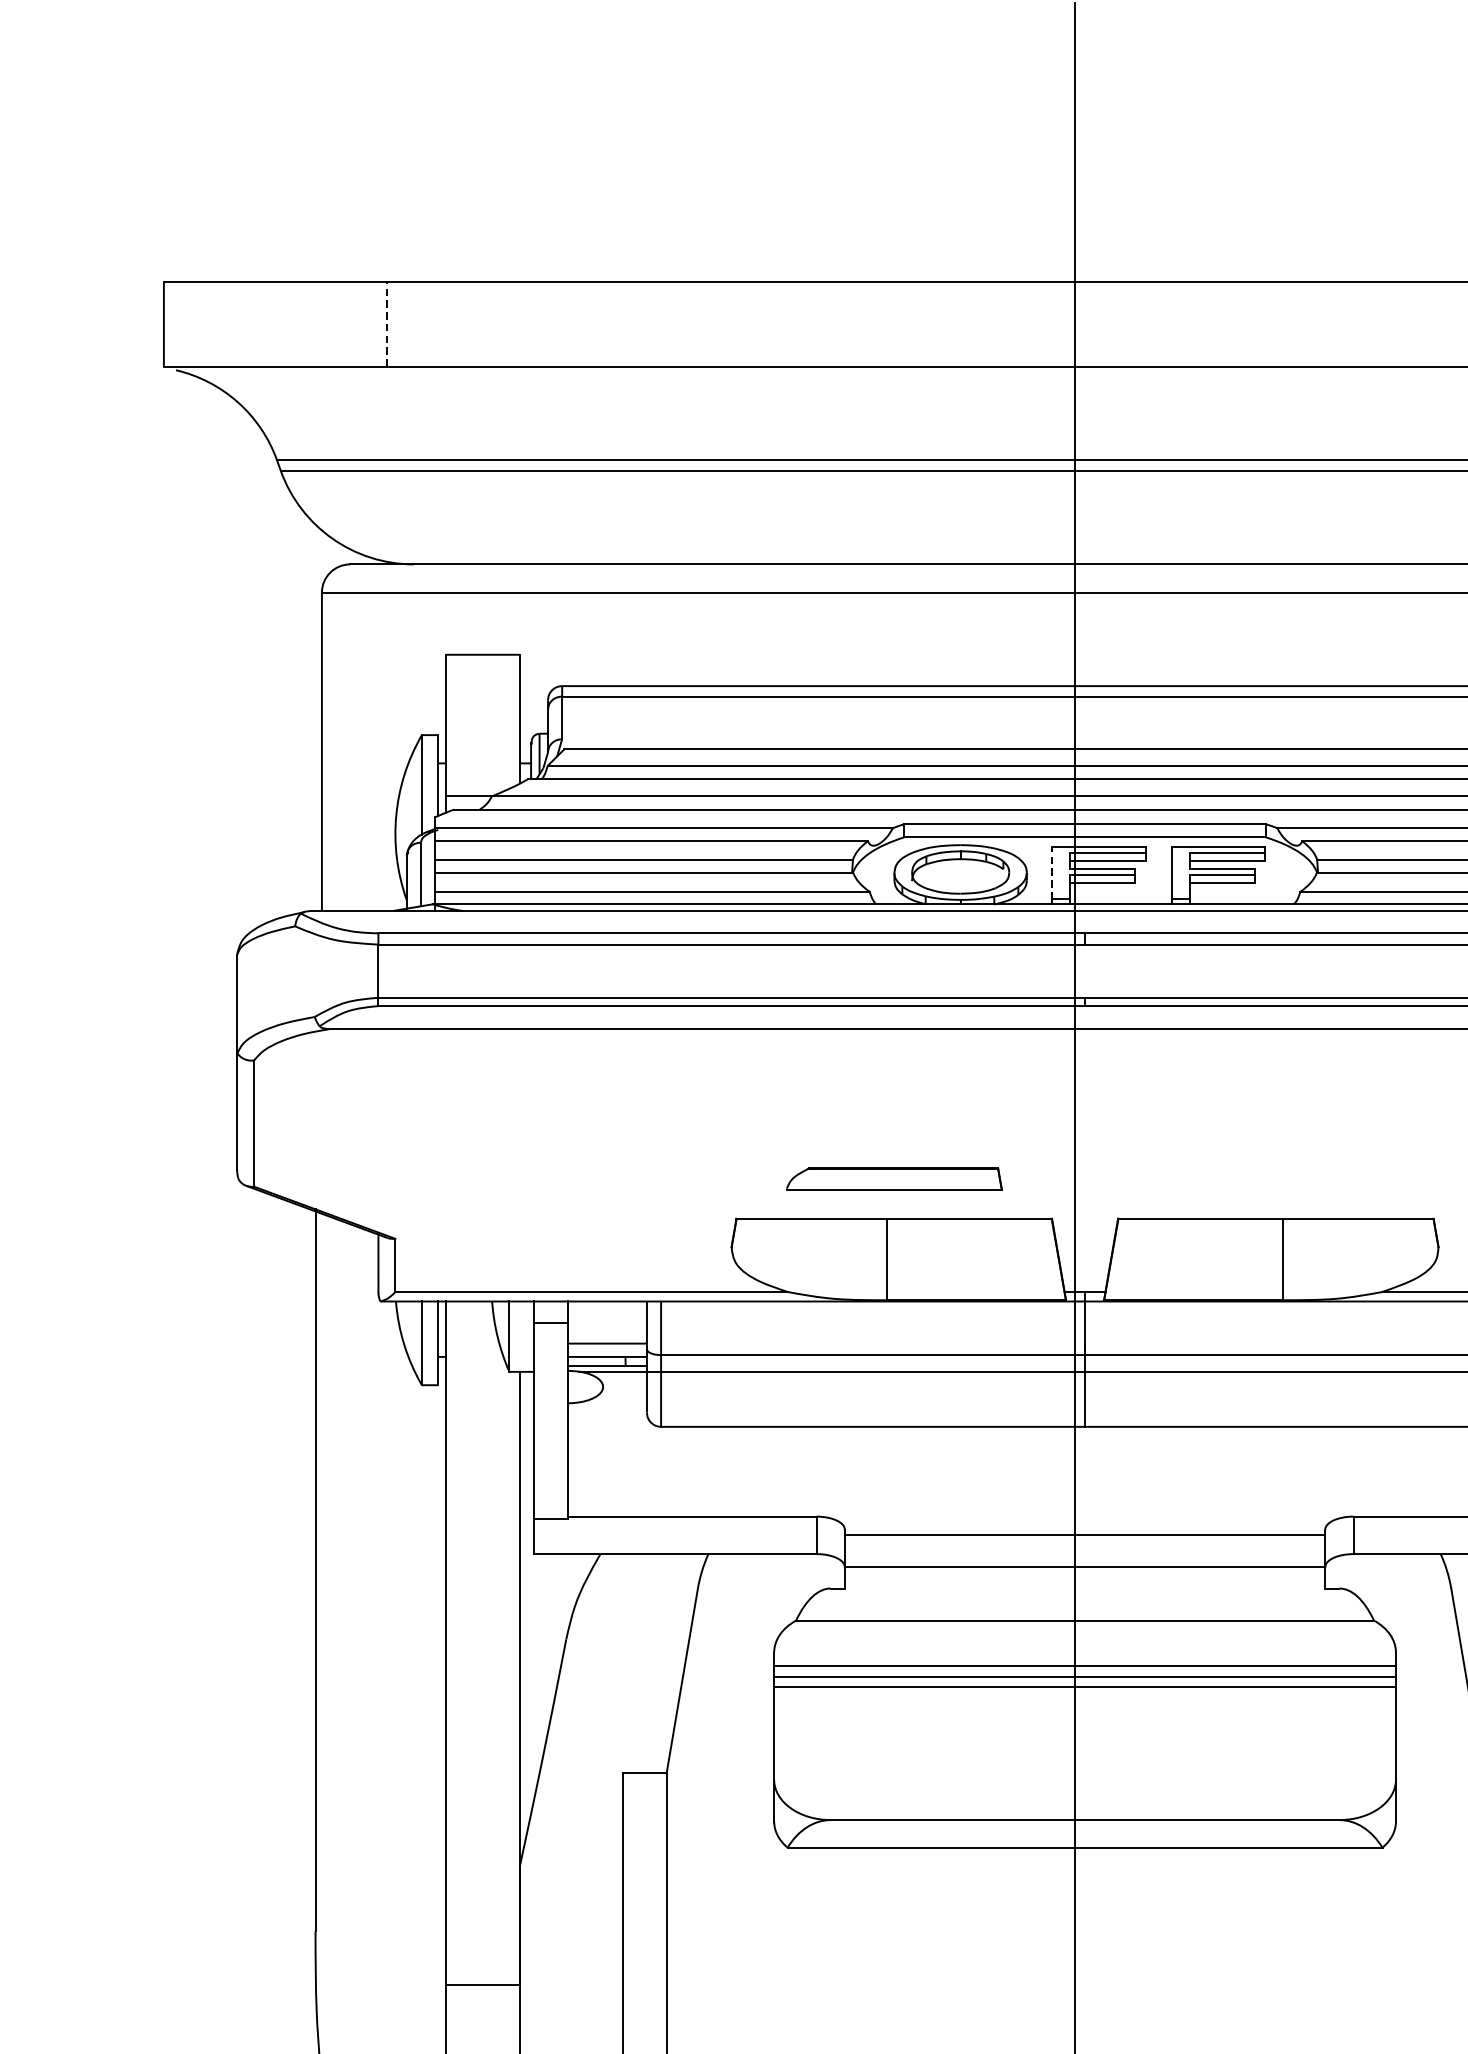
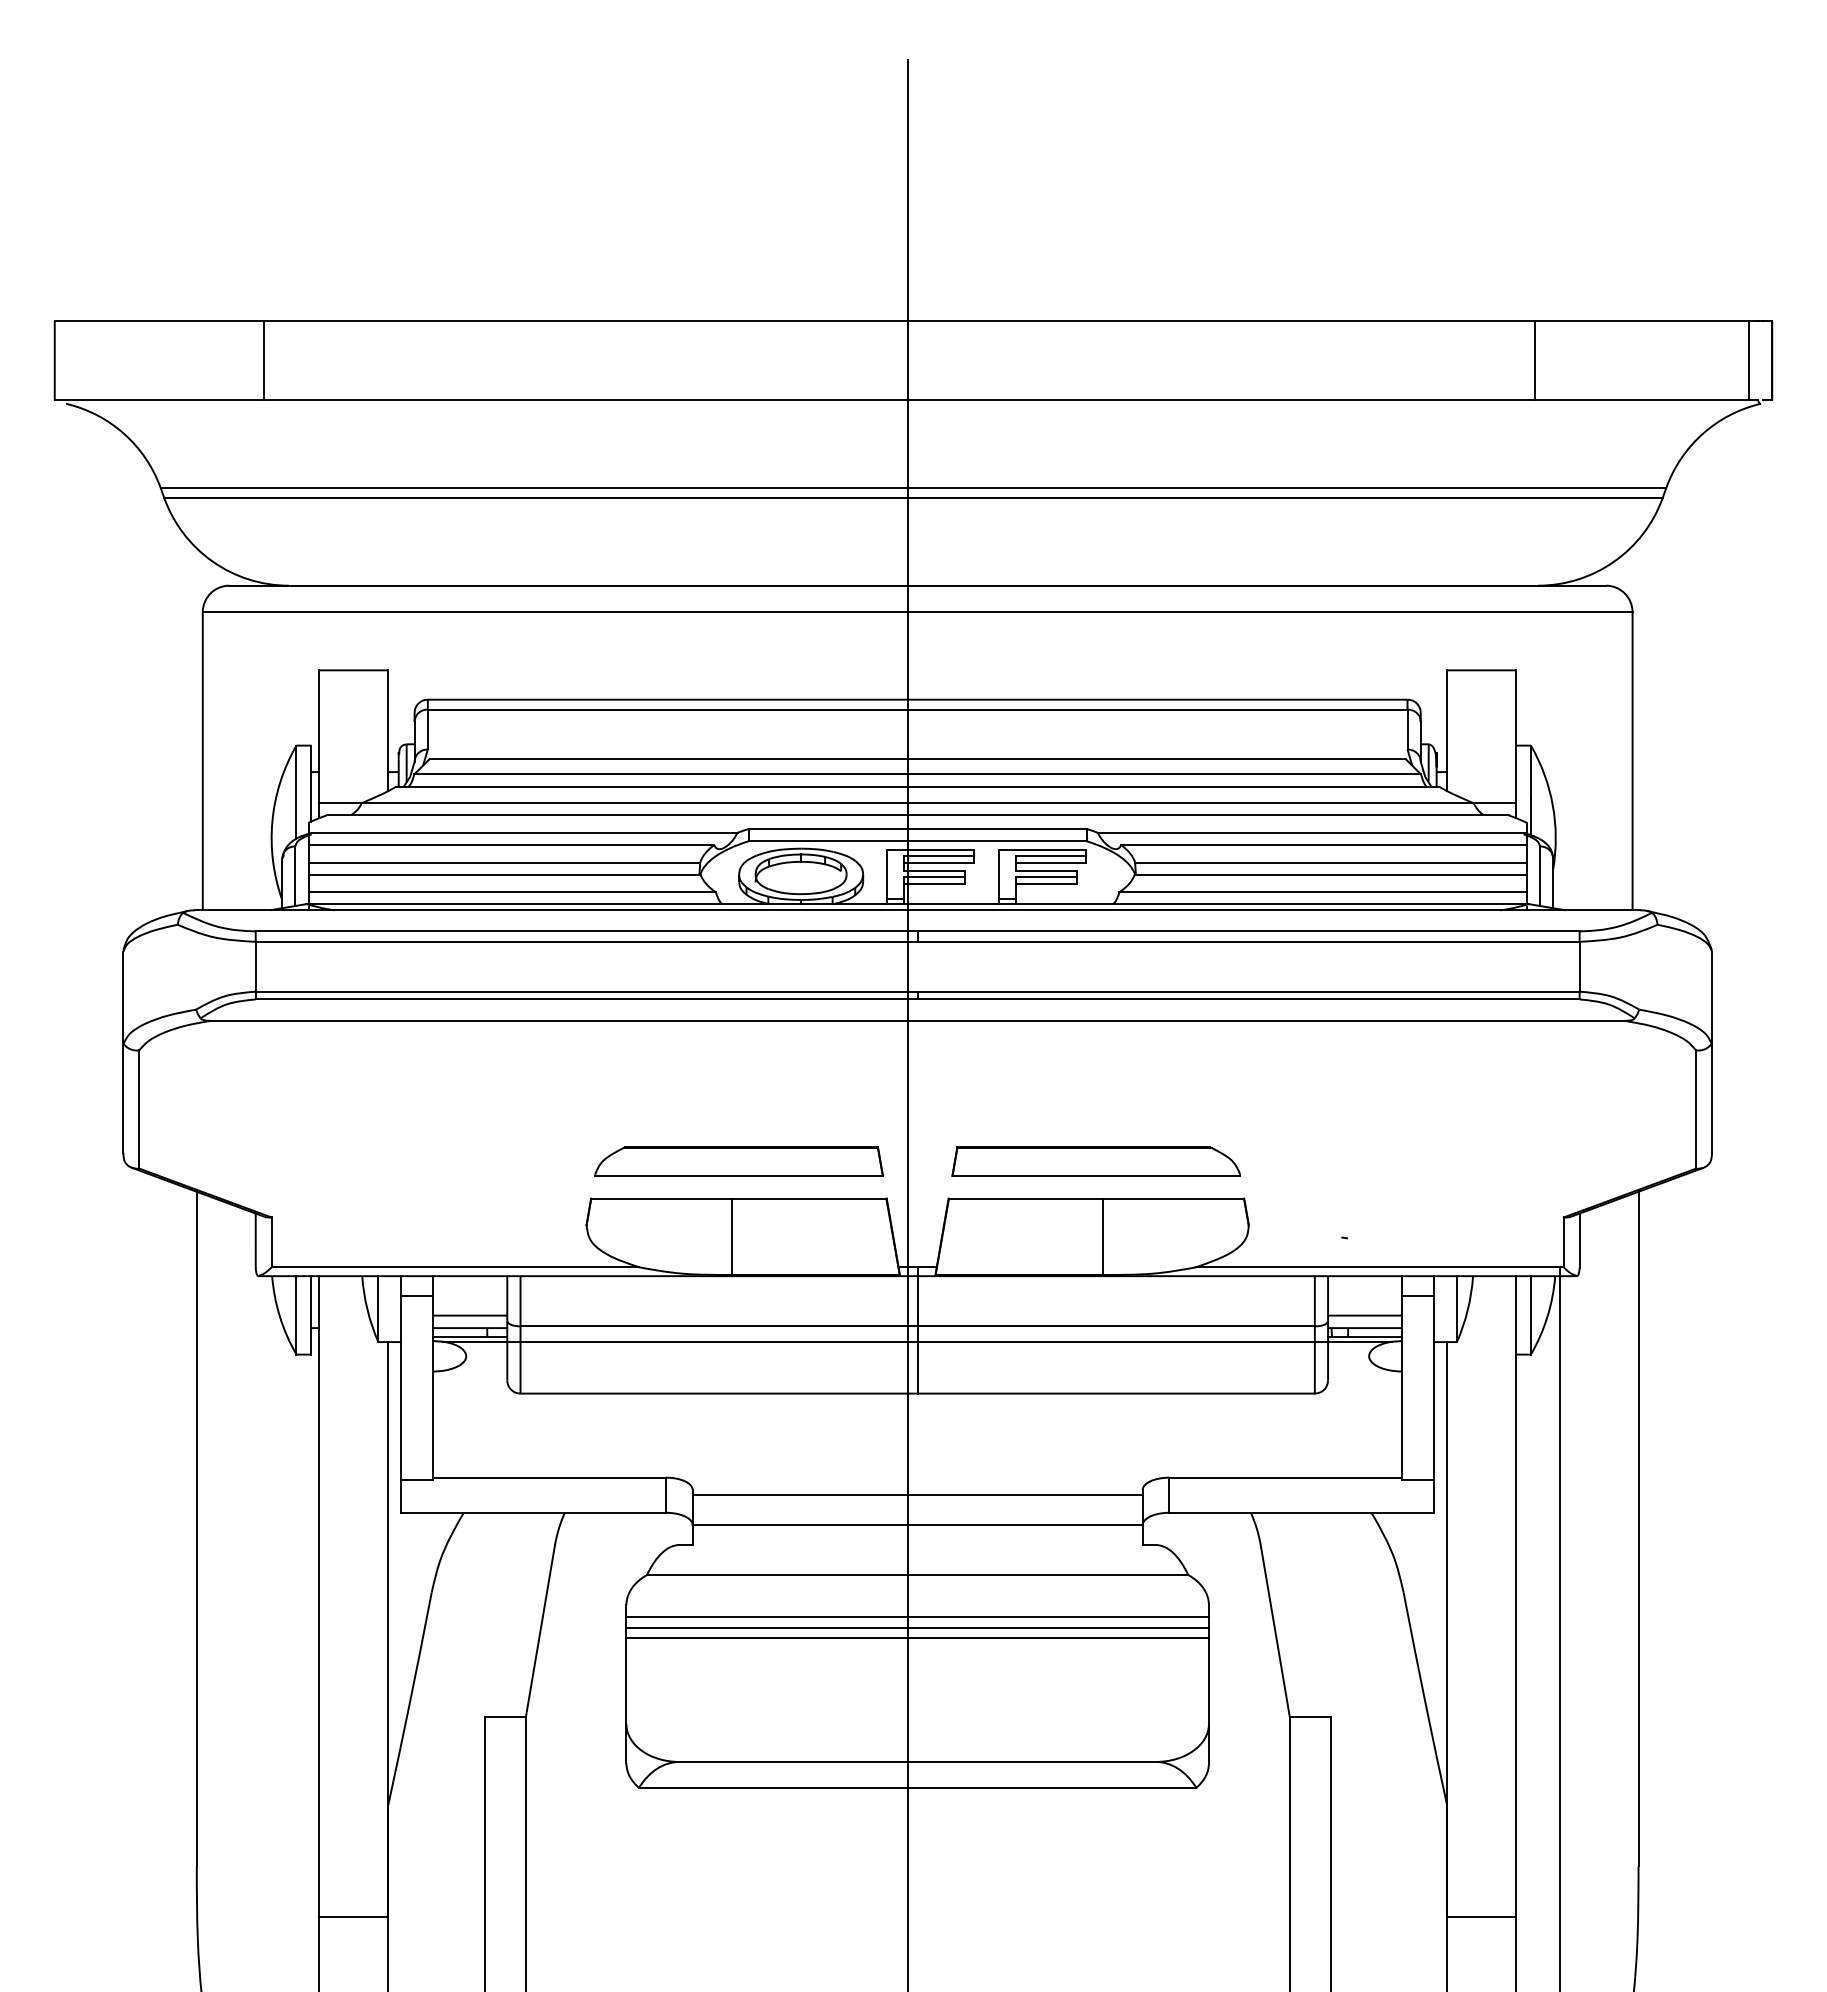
line: (387, 324) -> (264, 360), dashed -> solid
line: (1052, 872) -> (887, 874), dashed -> solid
part: (893, 1179) -> (738, 1161), size x1.43
part: (1275, 1179) -> (1096, 1161), added

